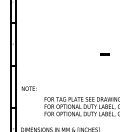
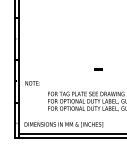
part: (105, 54) -> (98, 69), moved

